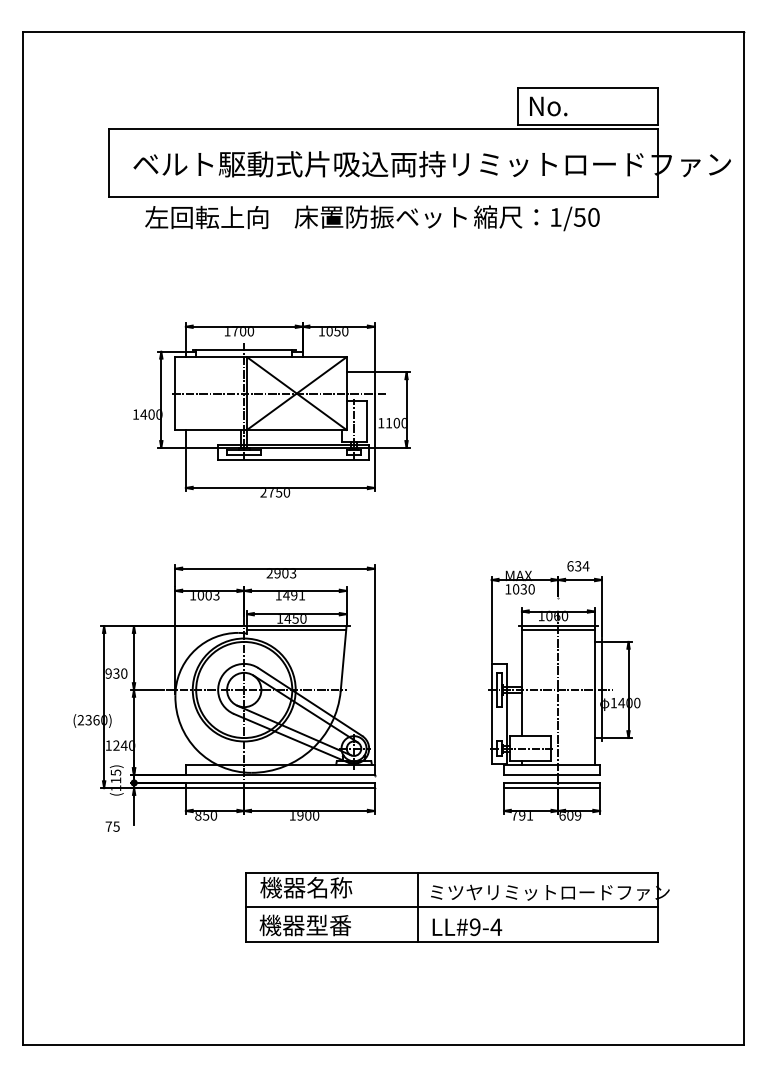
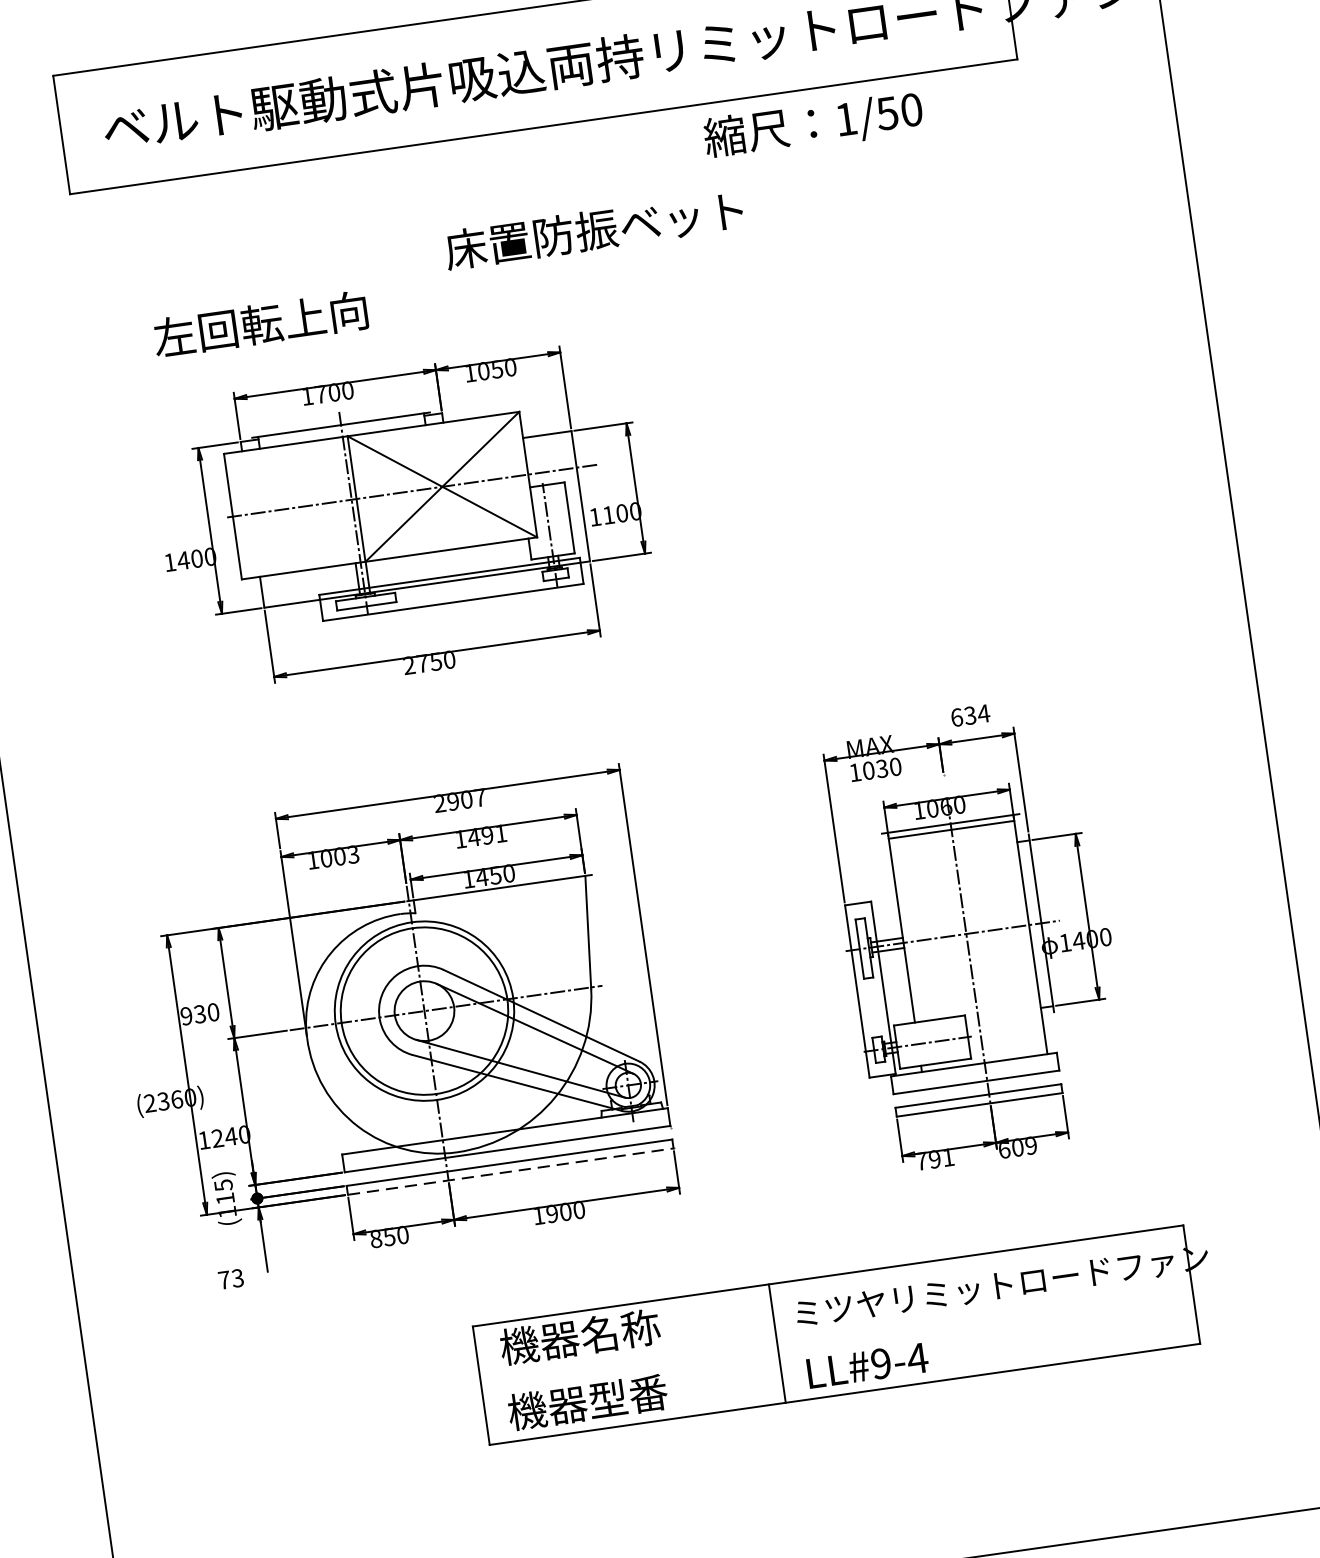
text: (380, 216) -> (593, 229), moved
text: (206, 217) -> (260, 324), moved
text: (293, 574) -> (481, 799), 2903 -> 2907
line: (296, 629) -> (499, 893), removed
line: (280, 788) -> (511, 1172), solid -> dashed
text: (116, 826) -> (237, 1277), 75 -> 73
line: (452, 907) -> (837, 1335), removed

